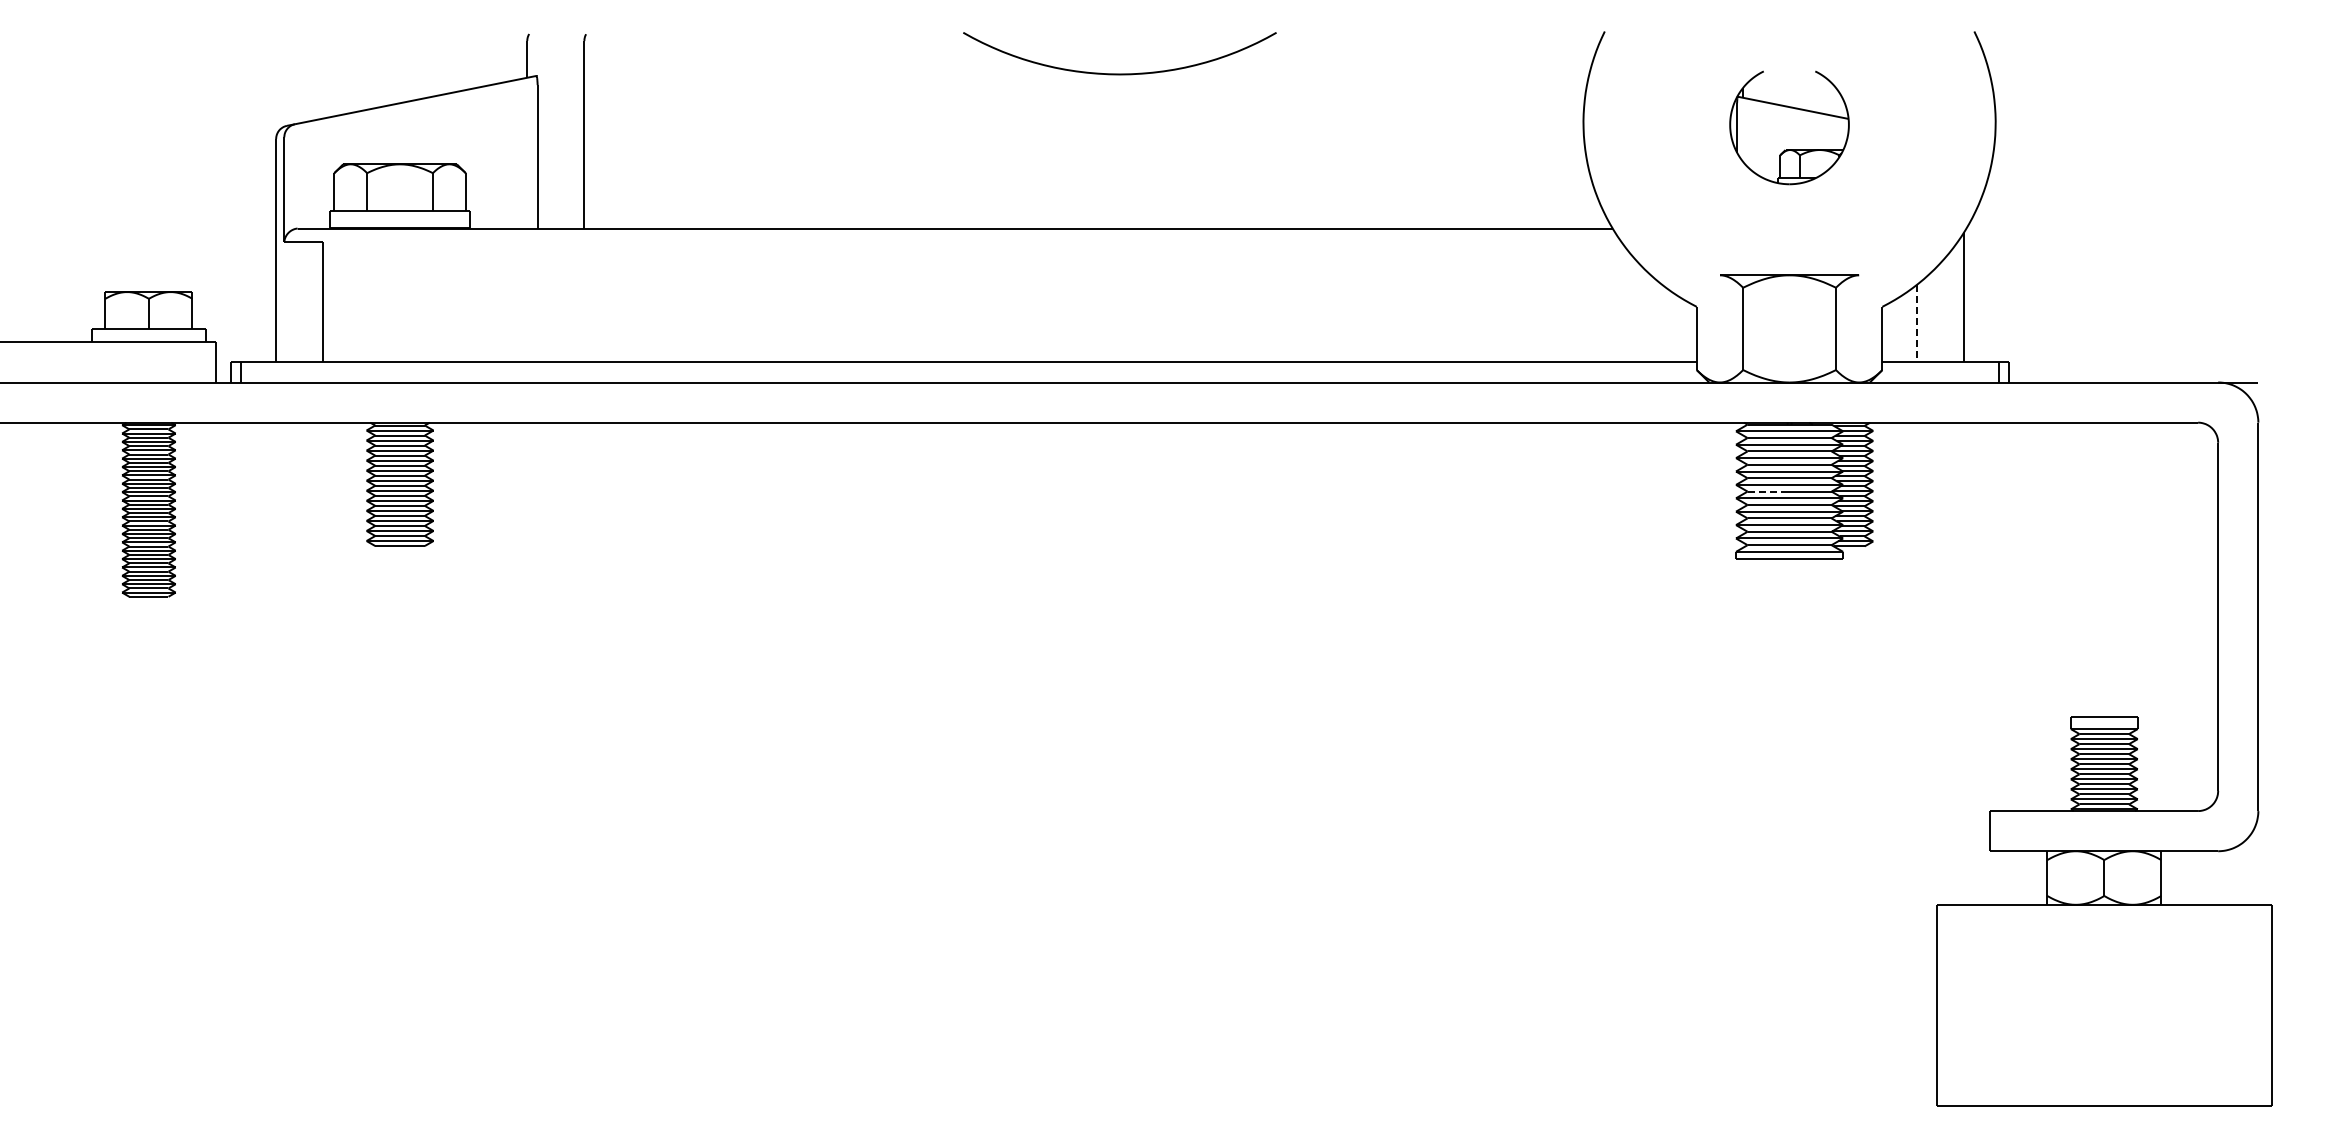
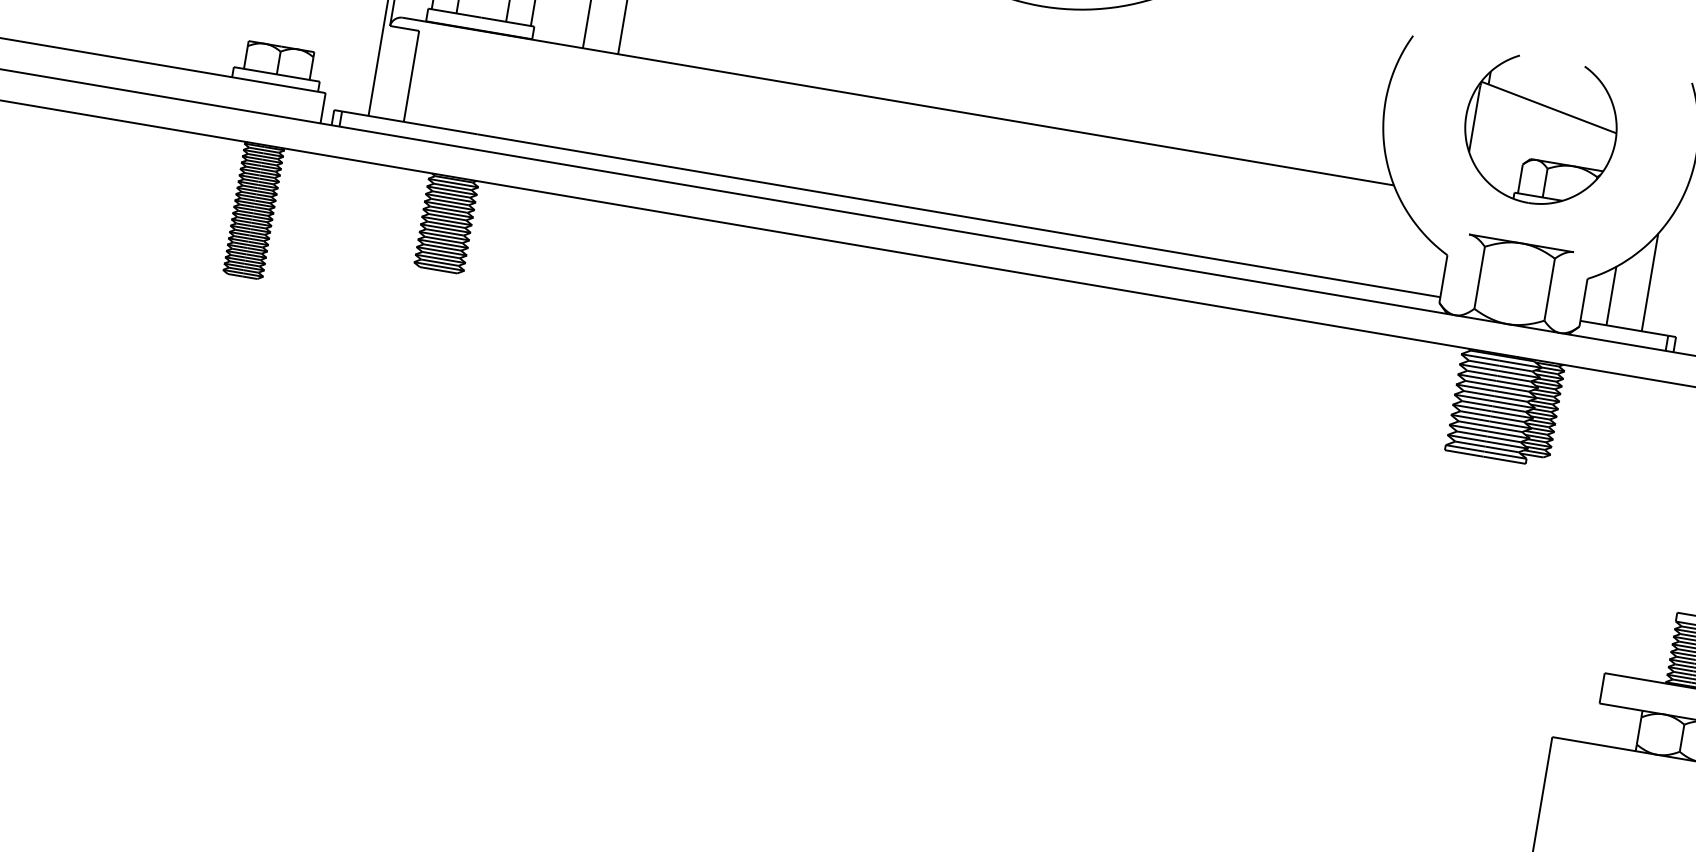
part: (1789, 127) -> (1540, 131), size x1.67
line: (1916, 323) -> (1611, 295), dashed -> solid
line: (1767, 491) -> (1477, 403), dashed -> solid

